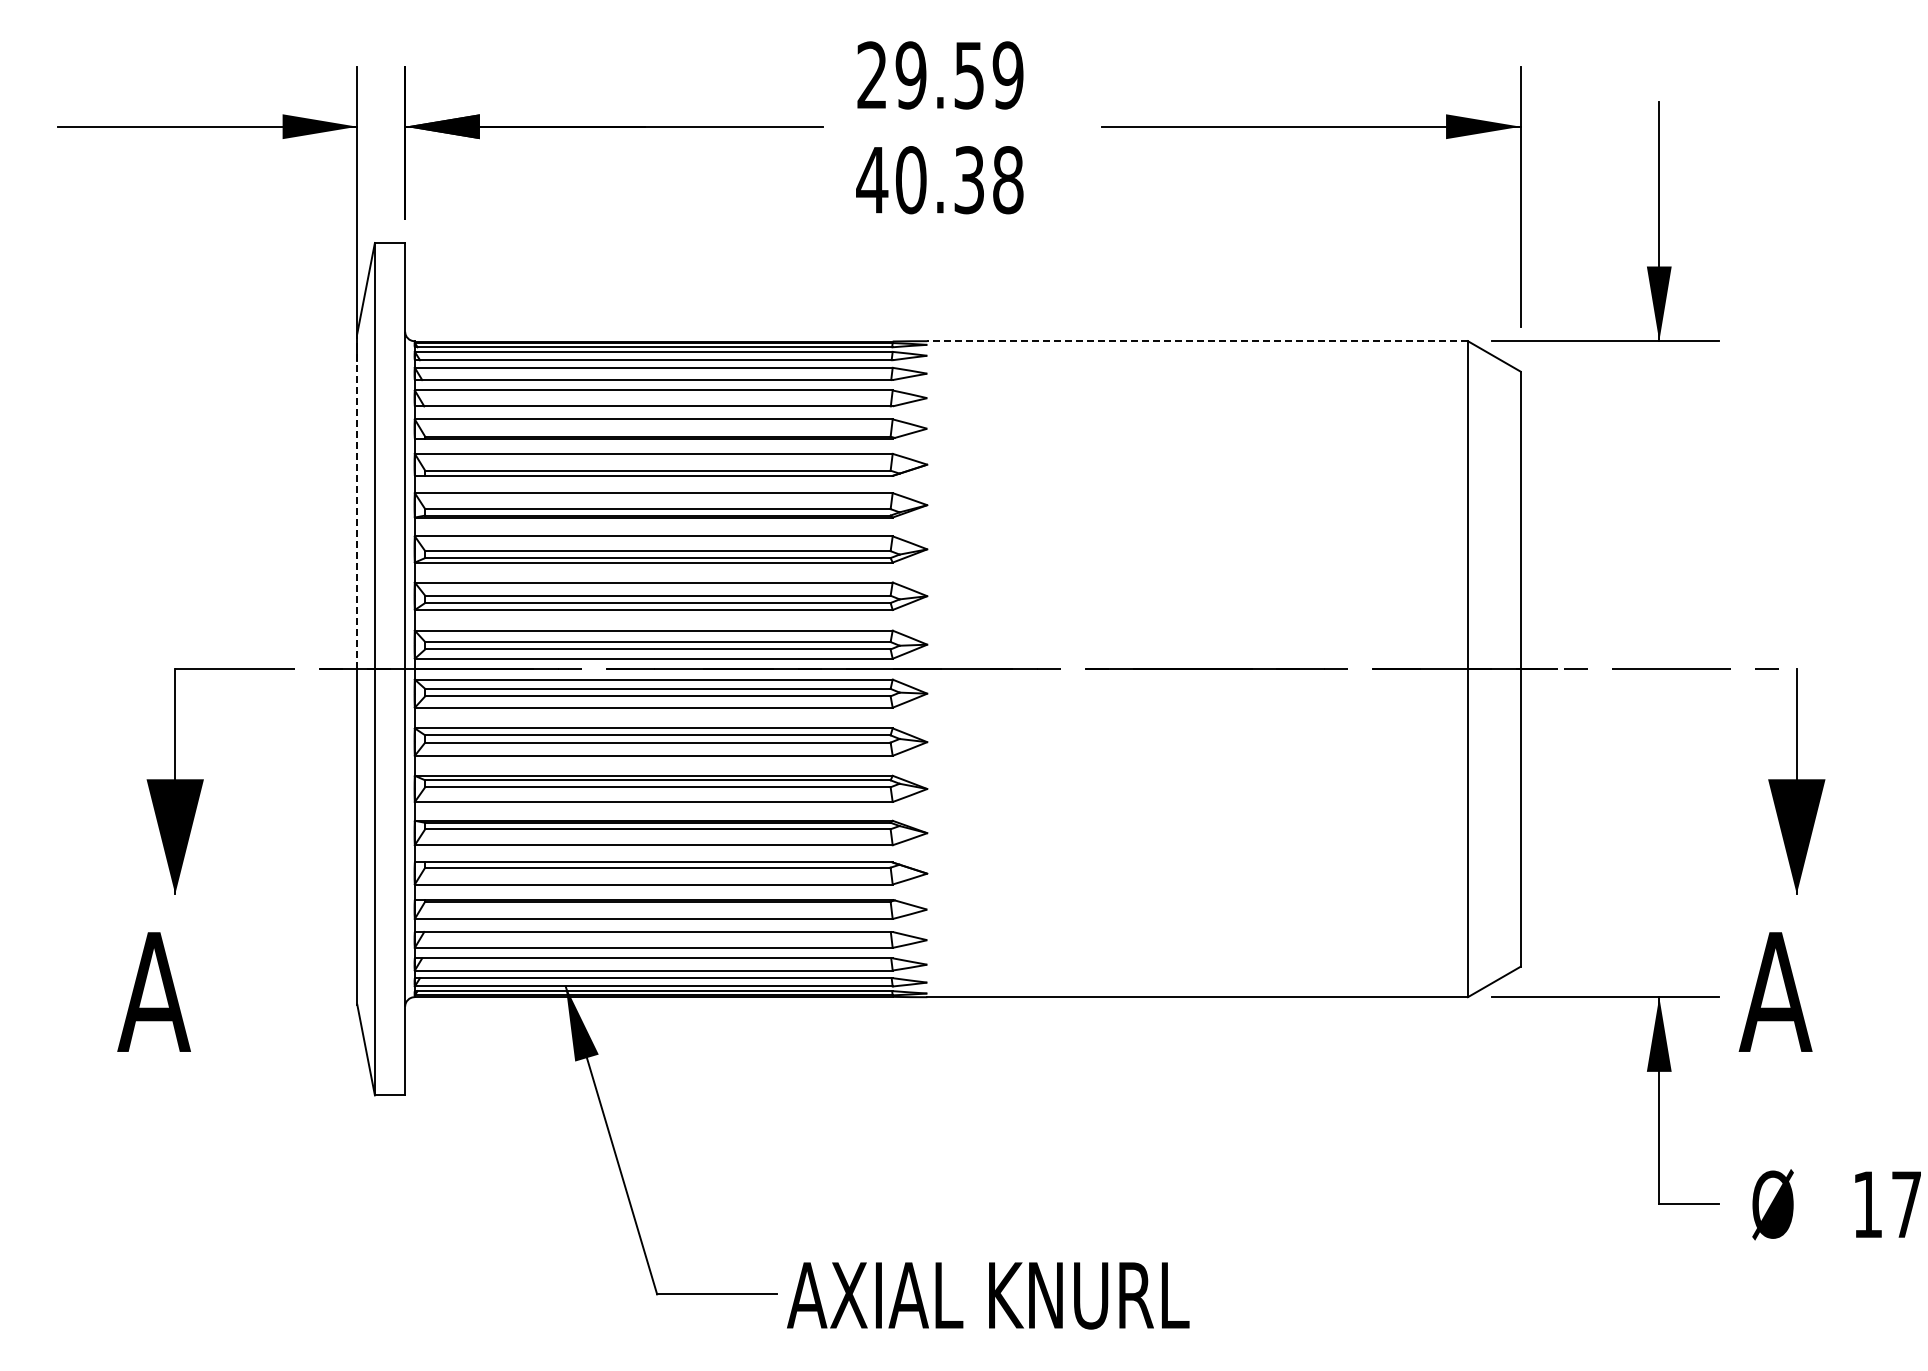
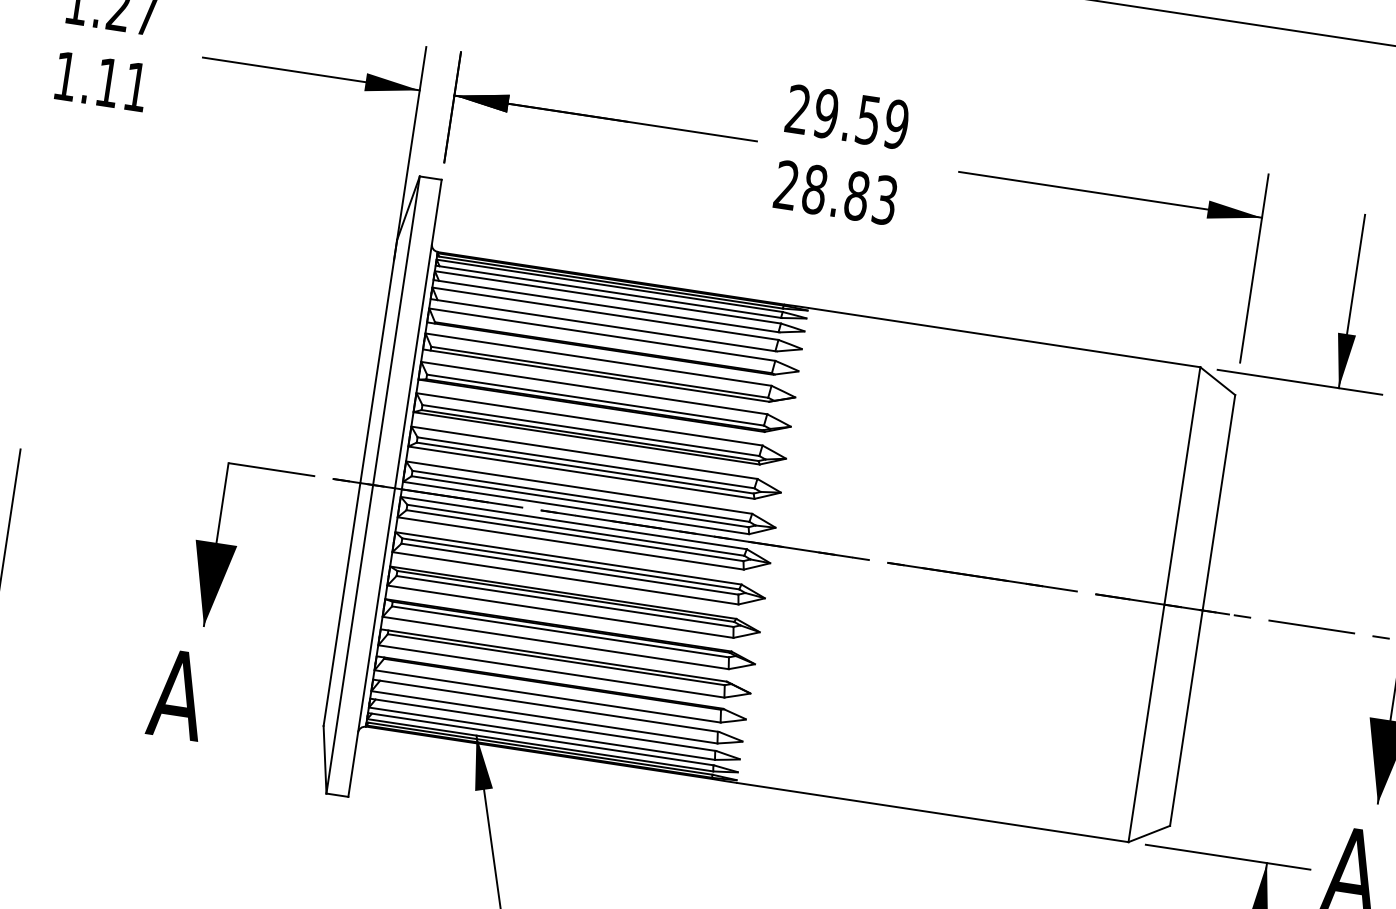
text: (939, 180) -> (835, 193), 40.38 -> 28.83
line: (1197, 341) -> (1004, 337), dashed -> solid
line: (357, 501) -> (378, 361), dashed -> solid

